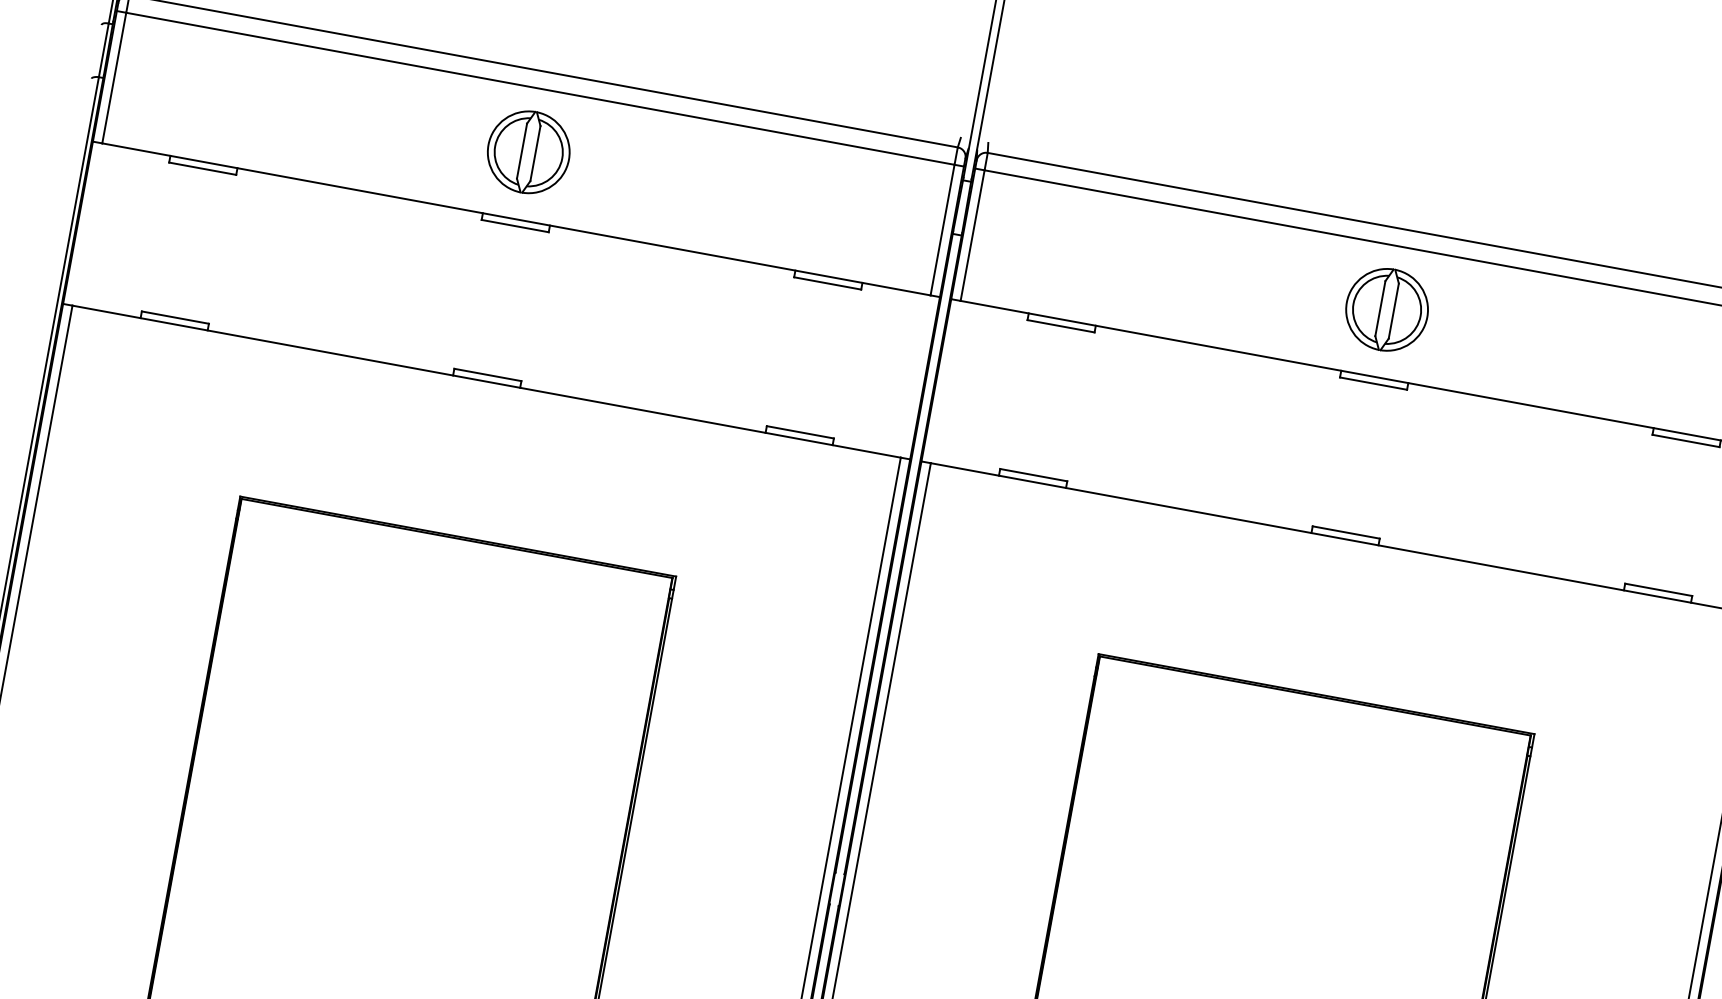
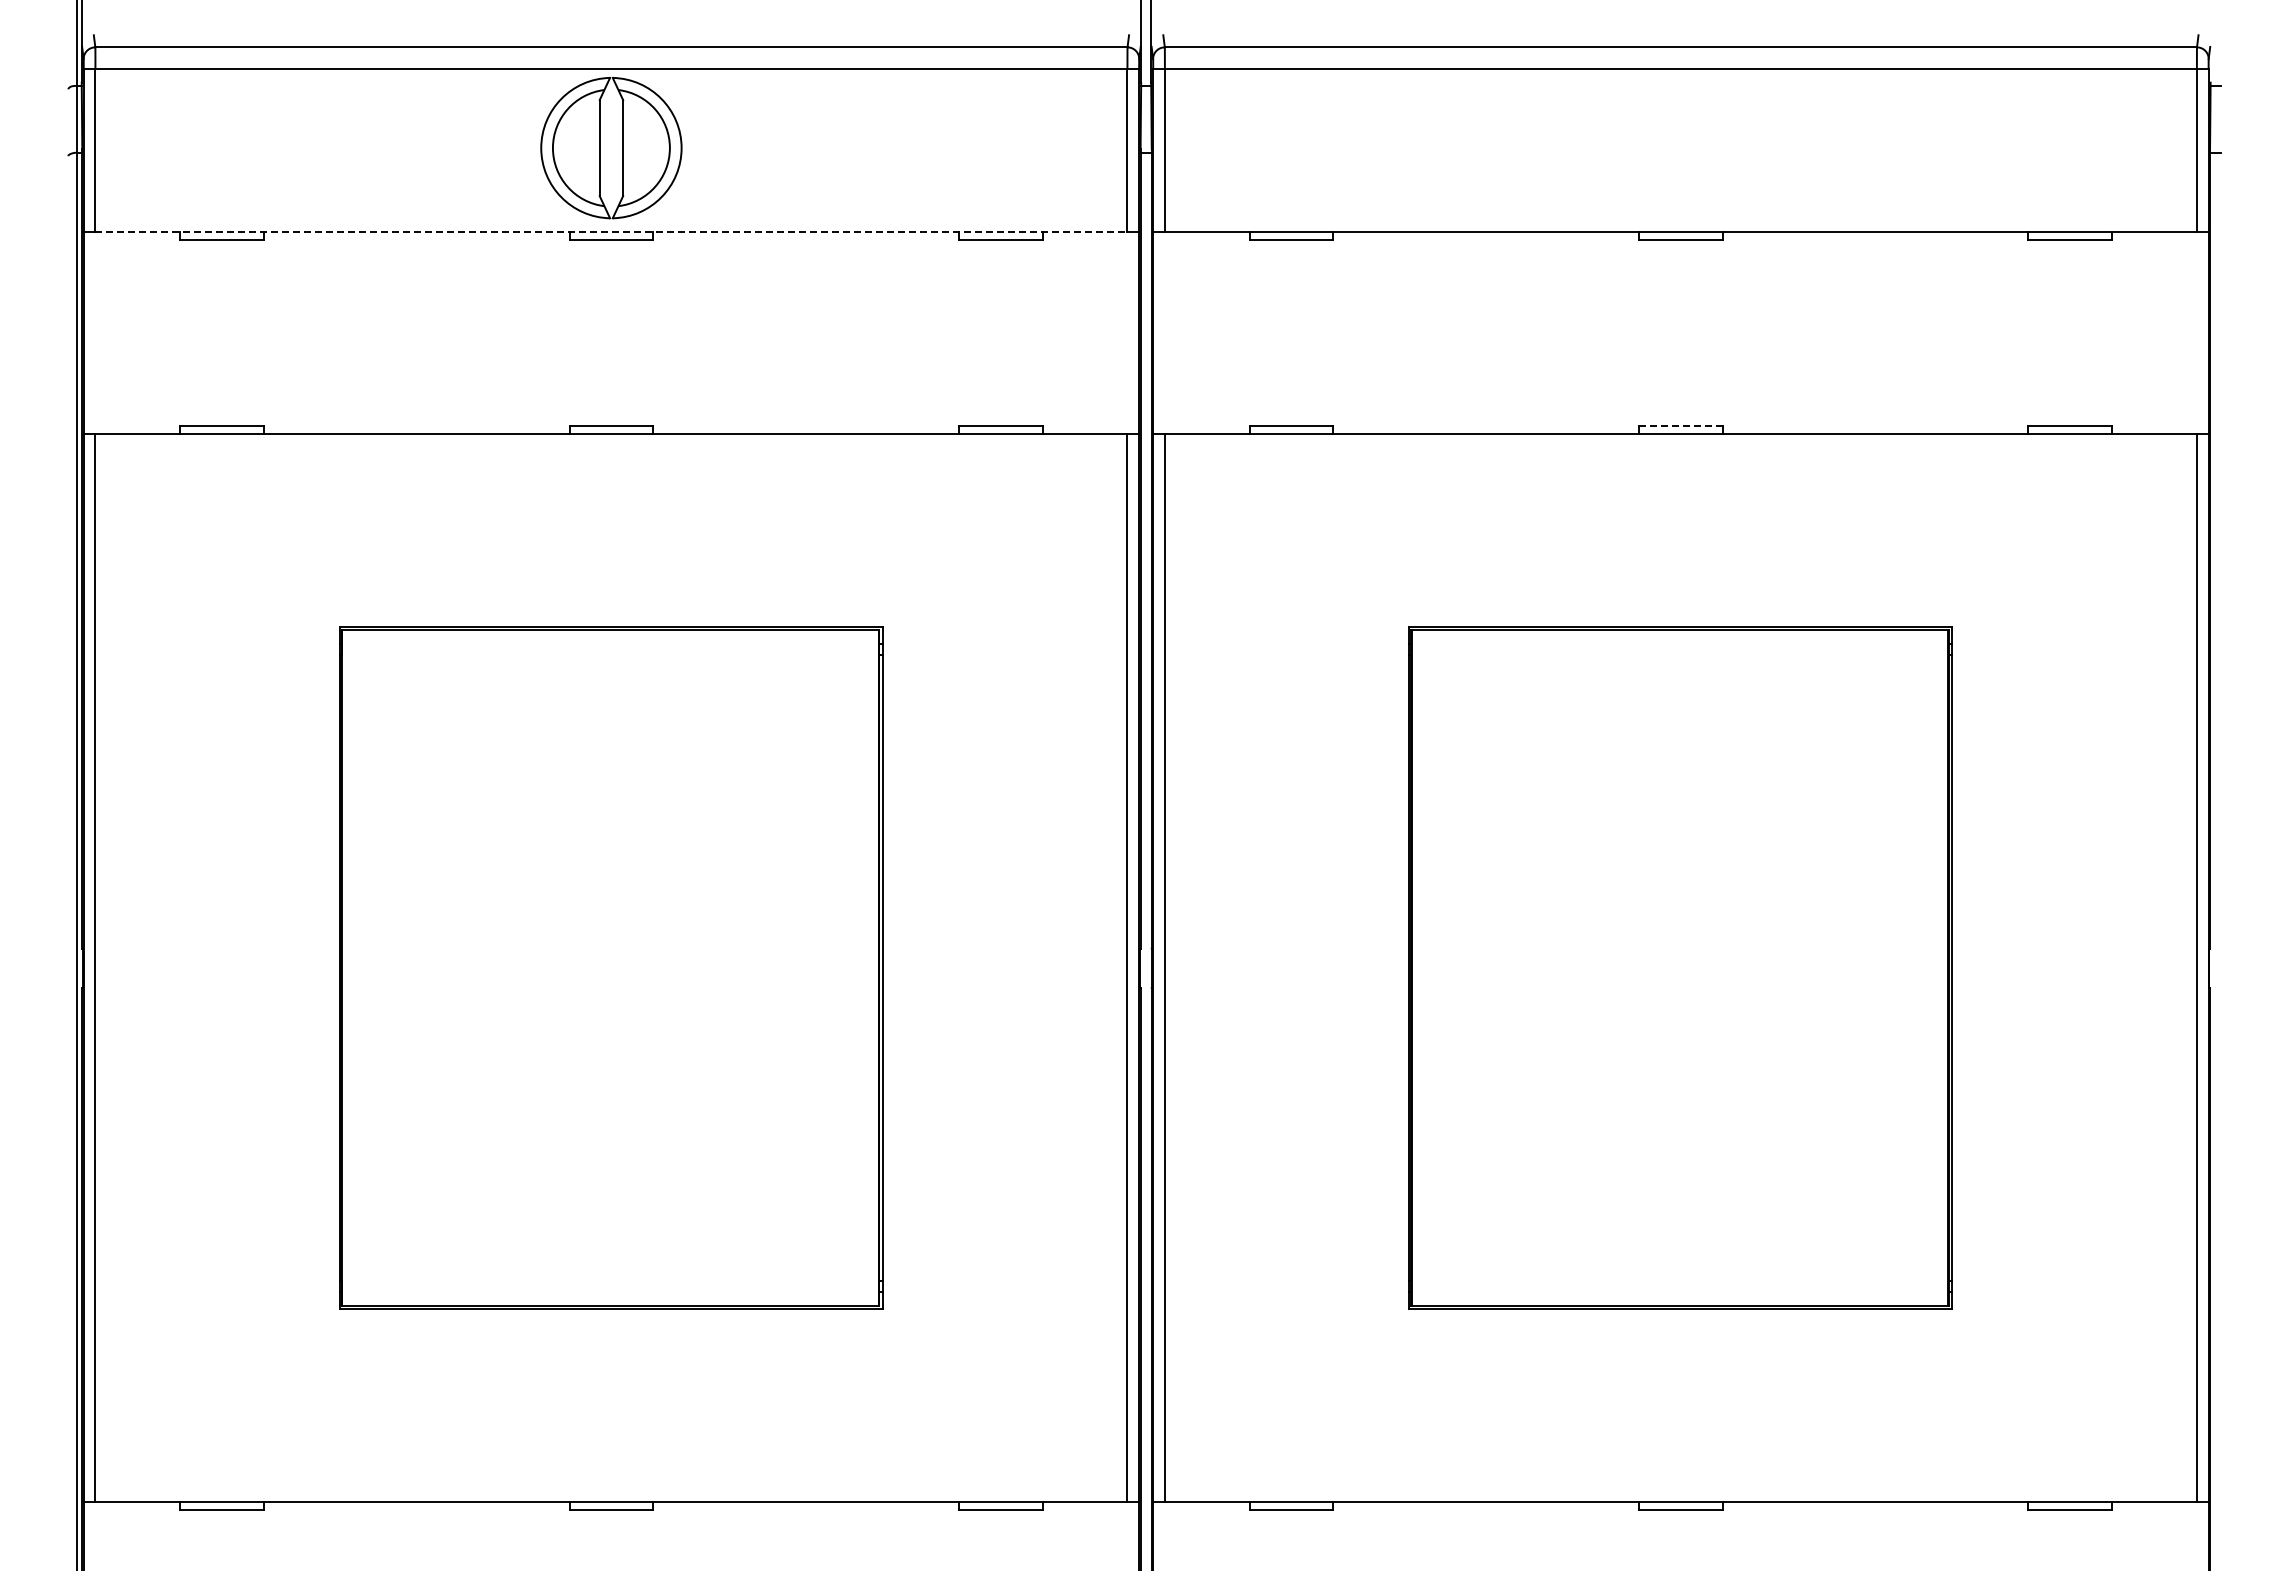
part: (528, 152) -> (611, 148), size x1.4
line: (516, 219) -> (611, 231), solid -> dashed
part: (1386, 310) -> (1680, 148), removed
line: (1345, 532) -> (1680, 425), solid -> dashed

